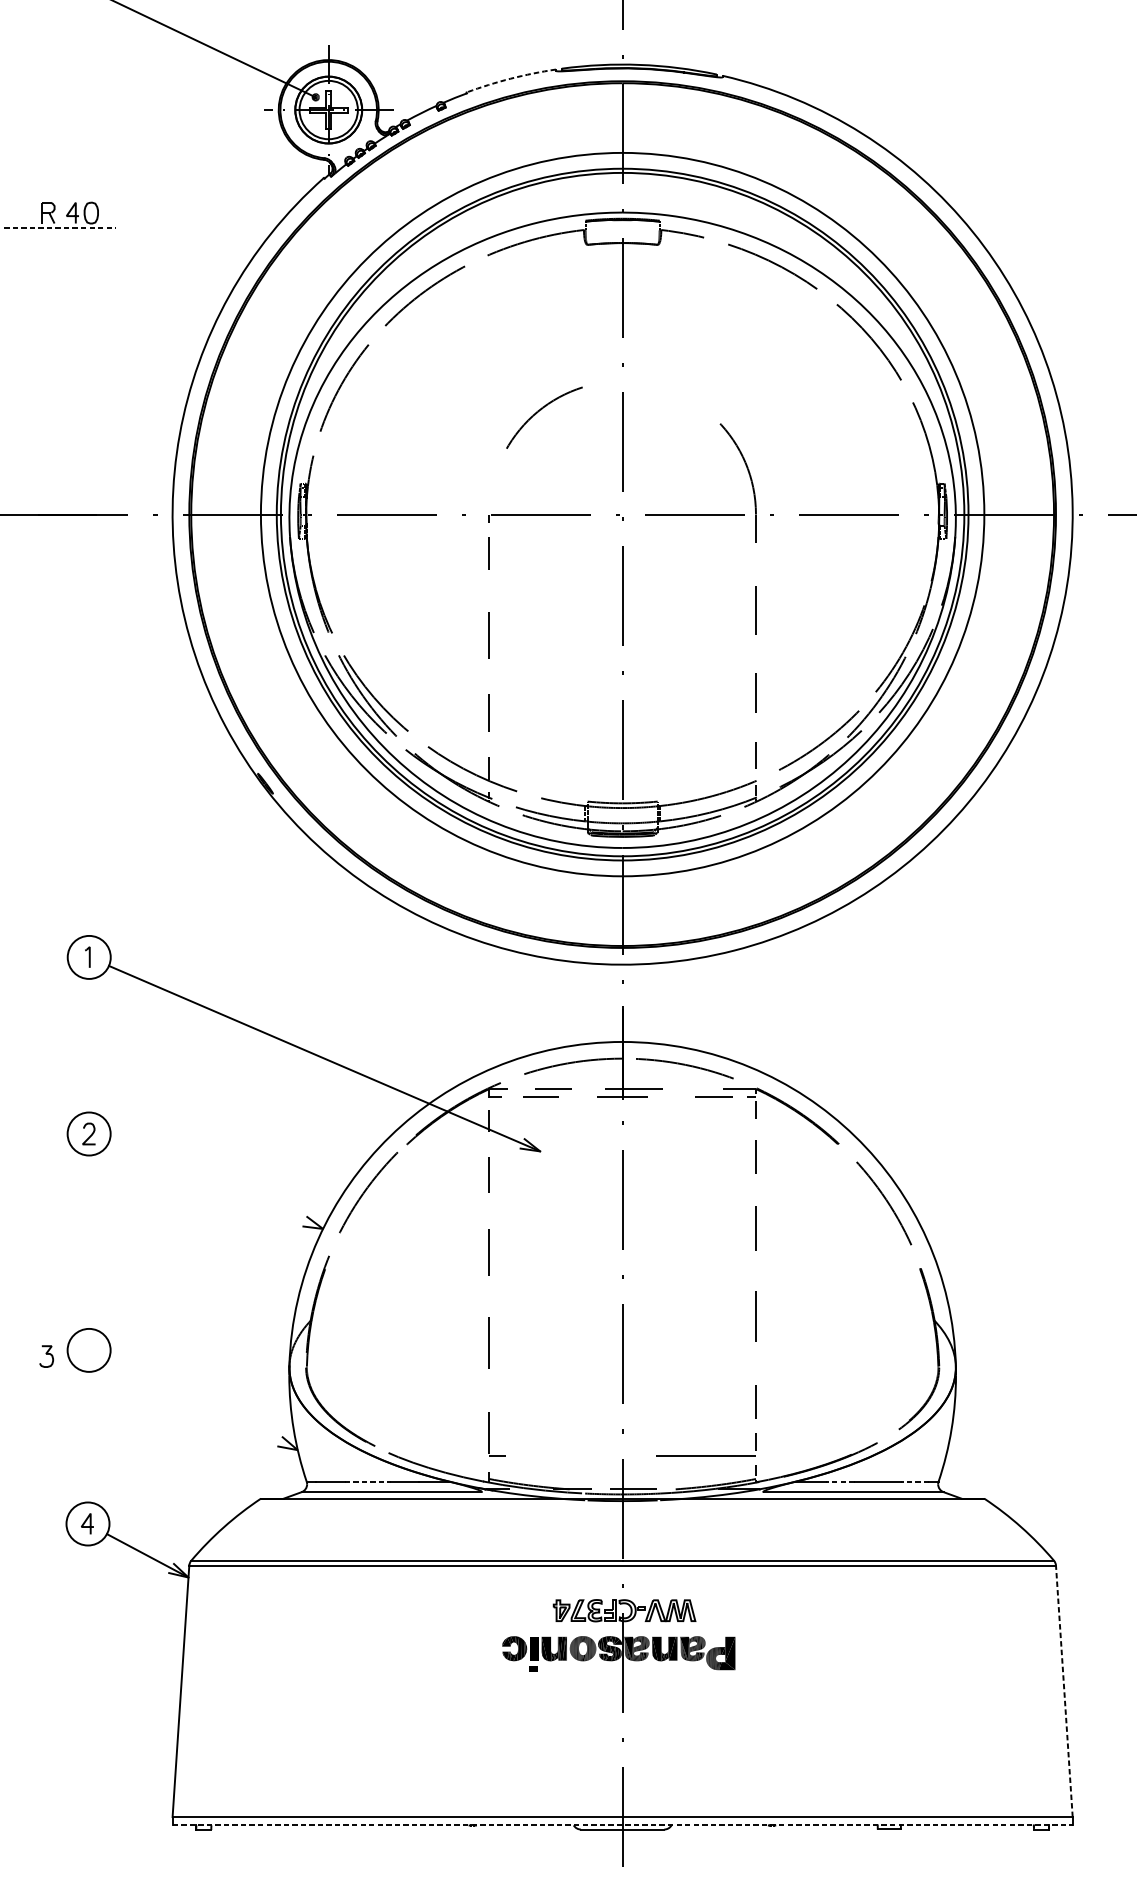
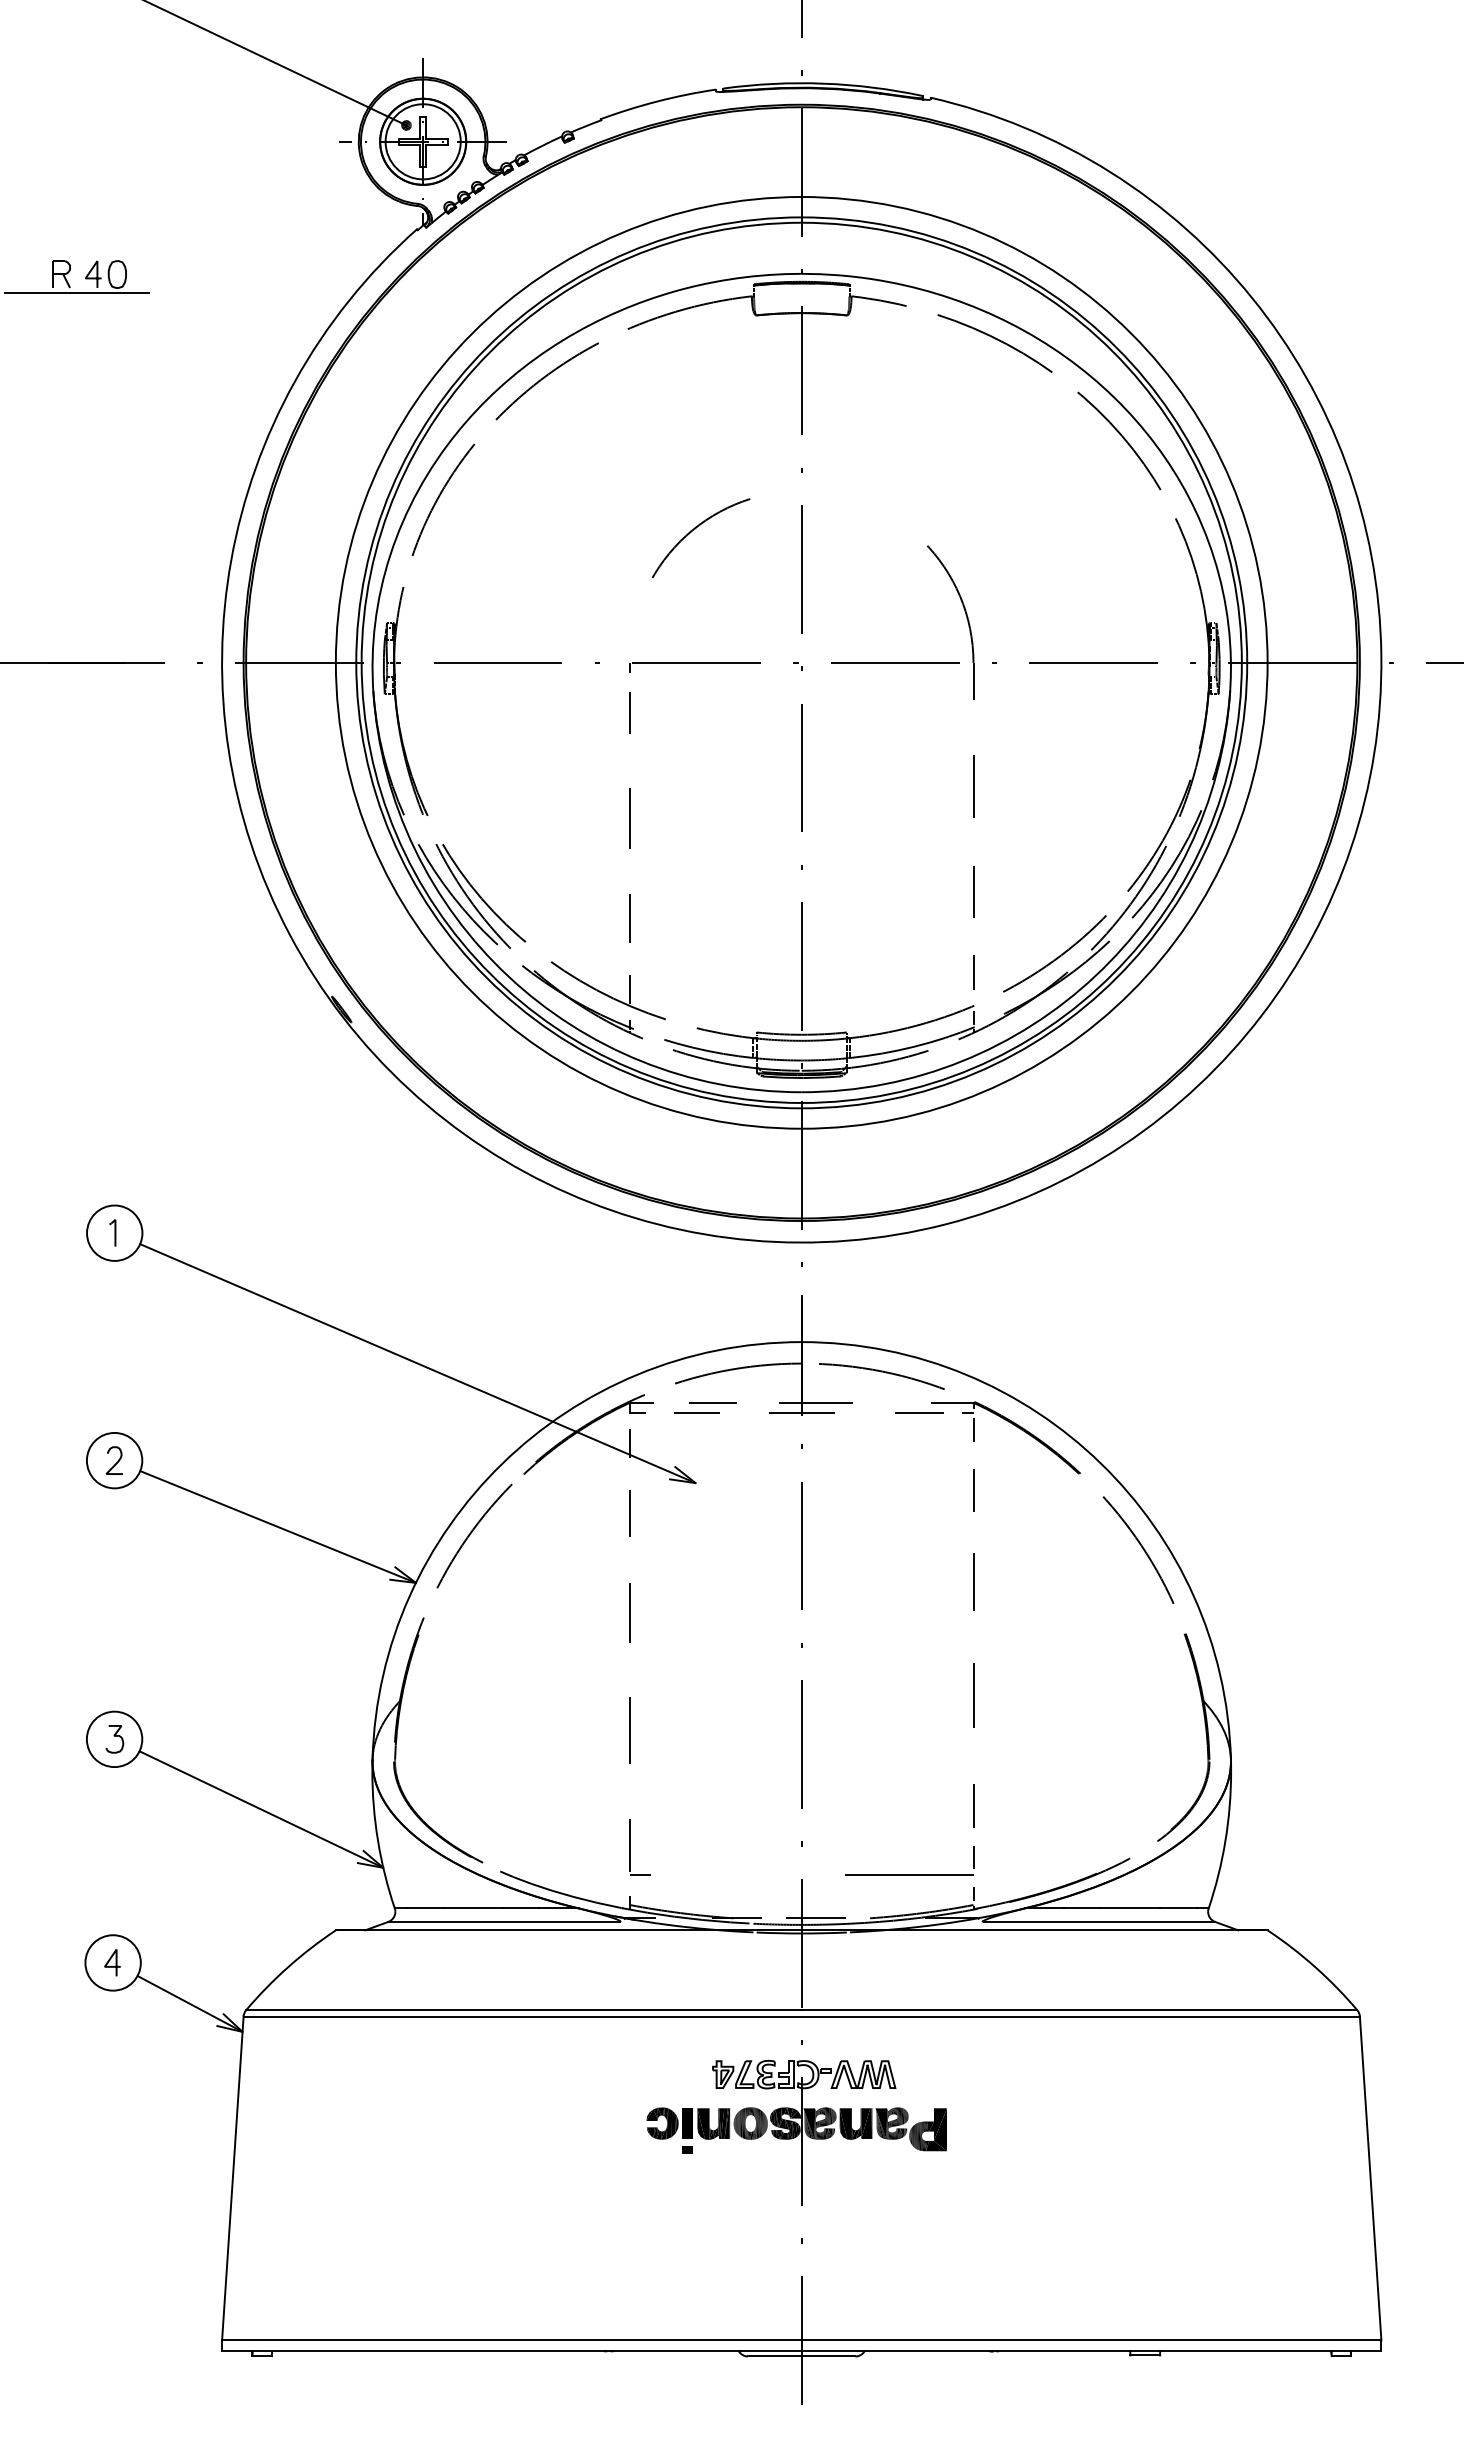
arc: (510, 78) -> (657, 101), dashed -> solid
line: (60, 227) -> (77, 293), dashed -> solid
line: (215, 1185) -> (277, 1526), added
curve: (46, 1354) -> (114, 1736), moved
line: (203, 1404) -> (261, 1809), added
line: (367, 1481) -> (473, 1908), dashed -> solid
line: (839, 1481) -> (1081, 1908), dashed -> solid
line: (914, 1481) -> (1177, 1908), dashed -> solid
line: (1064, 1690) -> (1370, 2177), dashed -> solid
line: (622, 1825) -> (801, 2351), dashed -> solid

